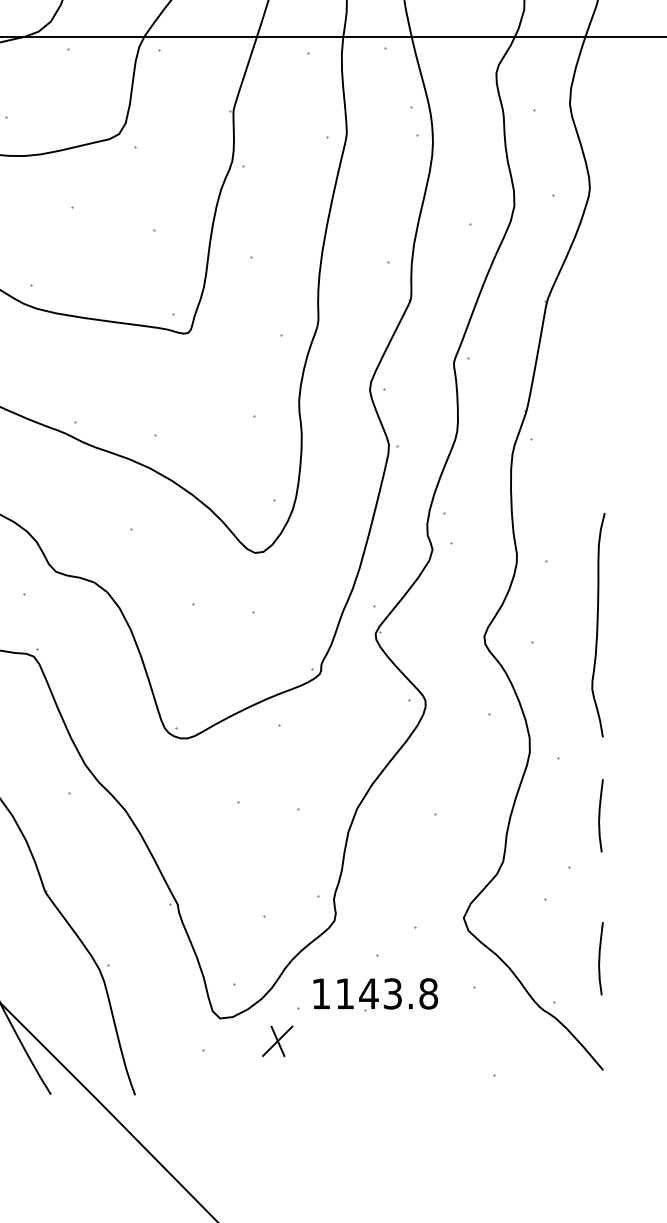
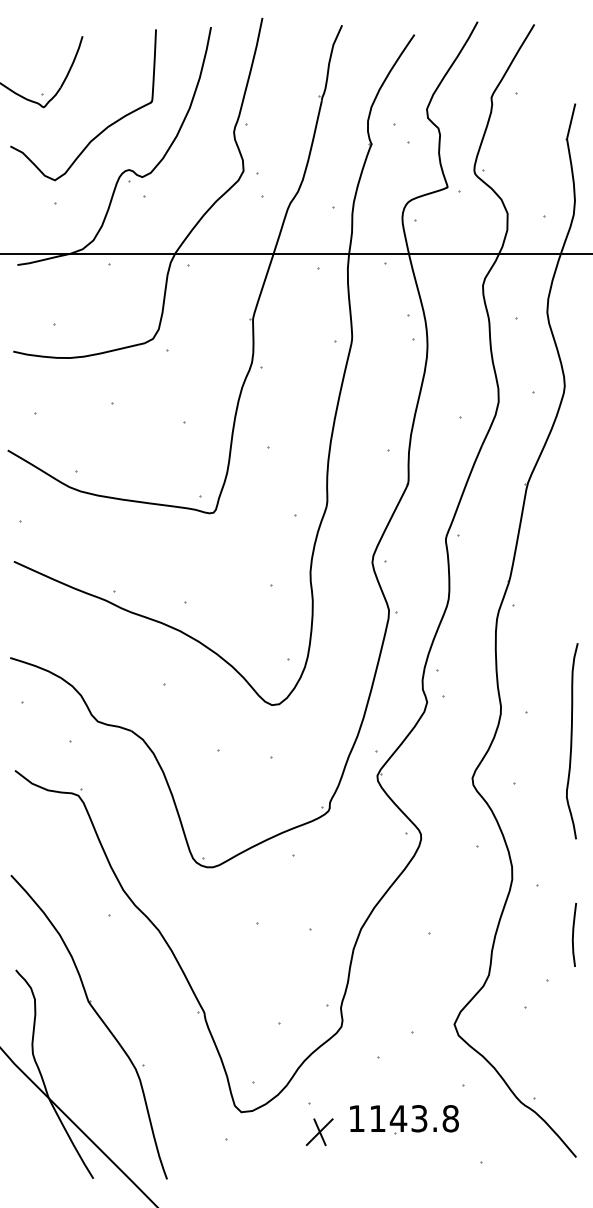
curve: (598, 625) -> (572, 741), moved
curve: (599, 958) -> (573, 1059), removed
part: (375, 994) -> (404, 1119), moved
part: (277, 1041) -> (319, 1132), moved

